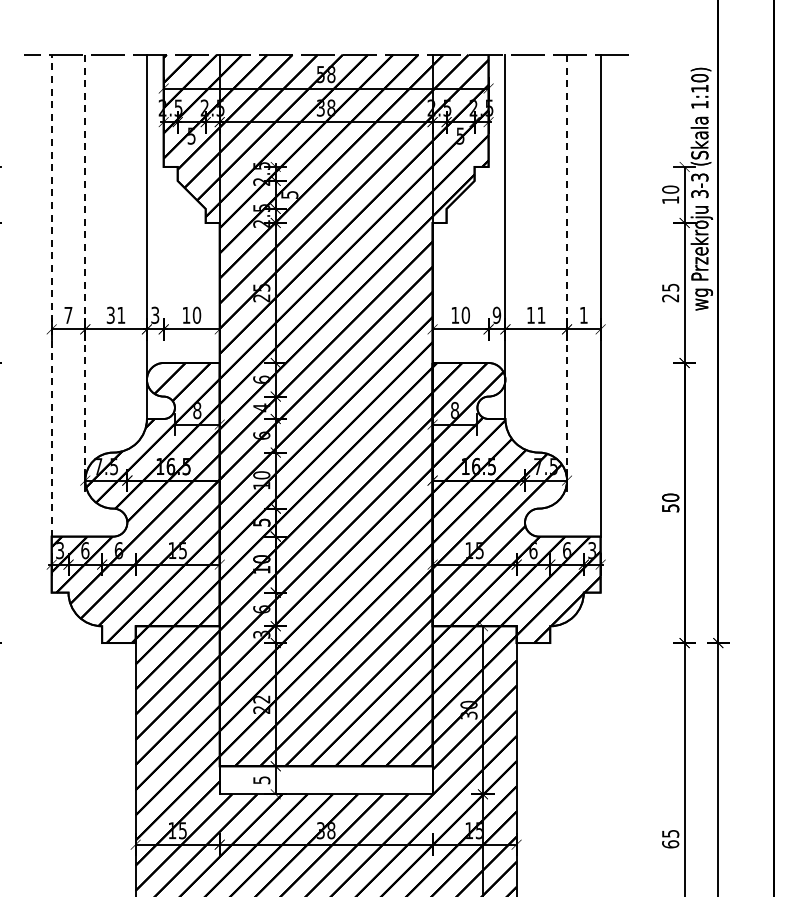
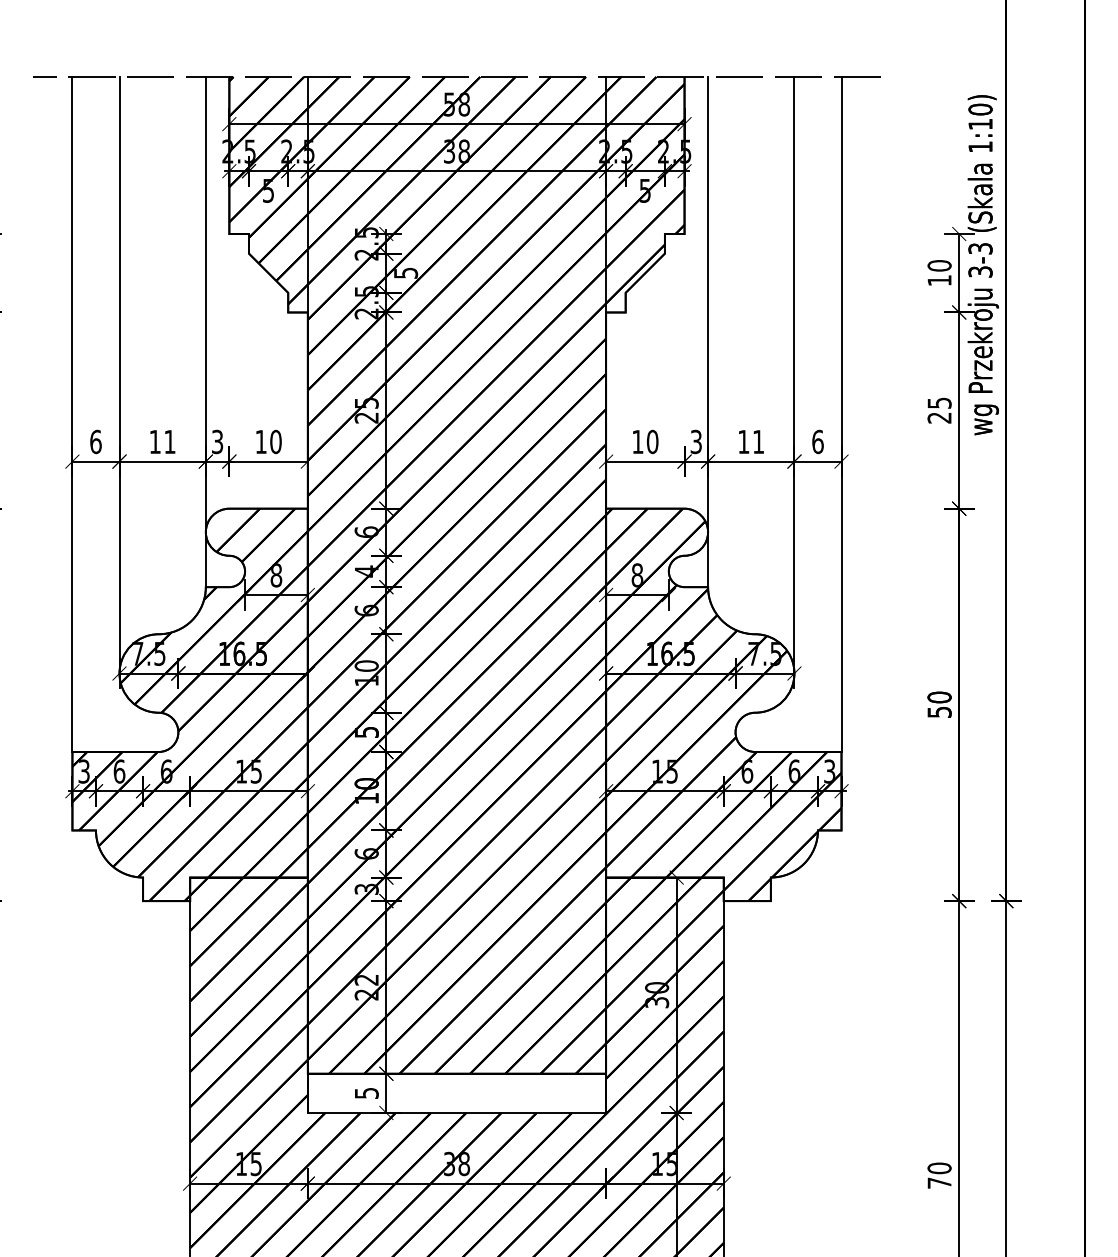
line: (85, 267) -> (119, 374), dashed -> solid
line: (567, 267) -> (795, 374), dashed -> solid
line: (51, 295) -> (72, 414), dashed -> solid
text: (68, 314) -> (95, 440), 7 -> 6
text: (110, 314) -> (154, 440), 31 -> 11
text: (496, 314) -> (695, 440), 9 -> 3
text: (583, 314) -> (817, 440), 1 -> 6
text: (670, 838) -> (939, 1174), 65 -> 70

